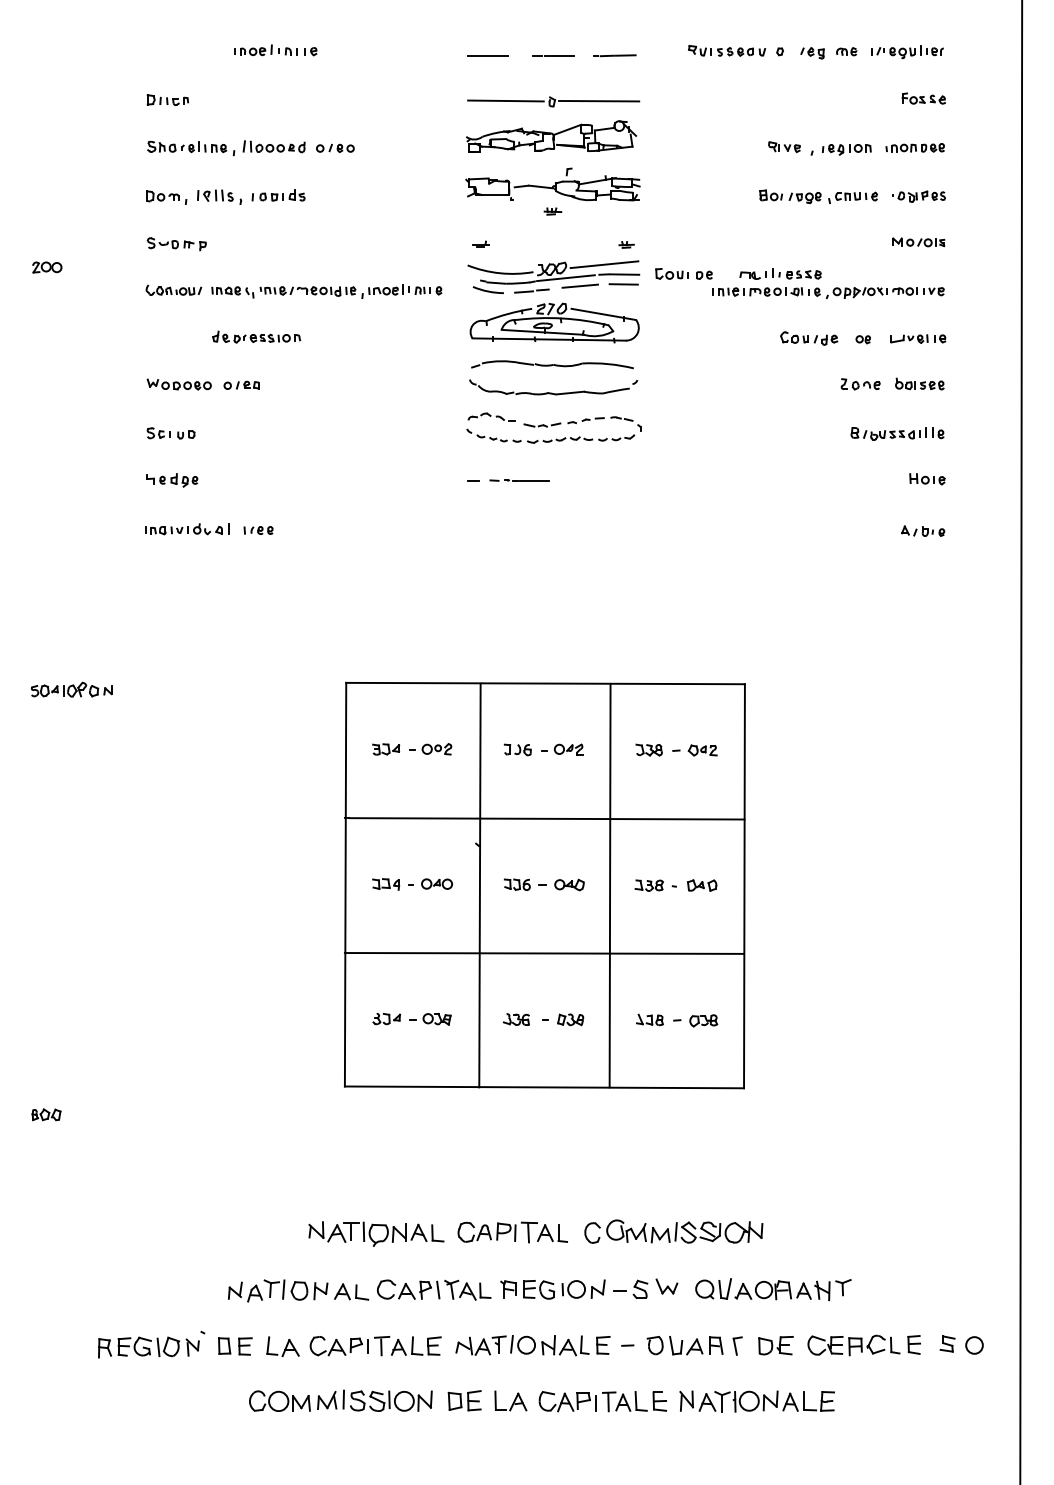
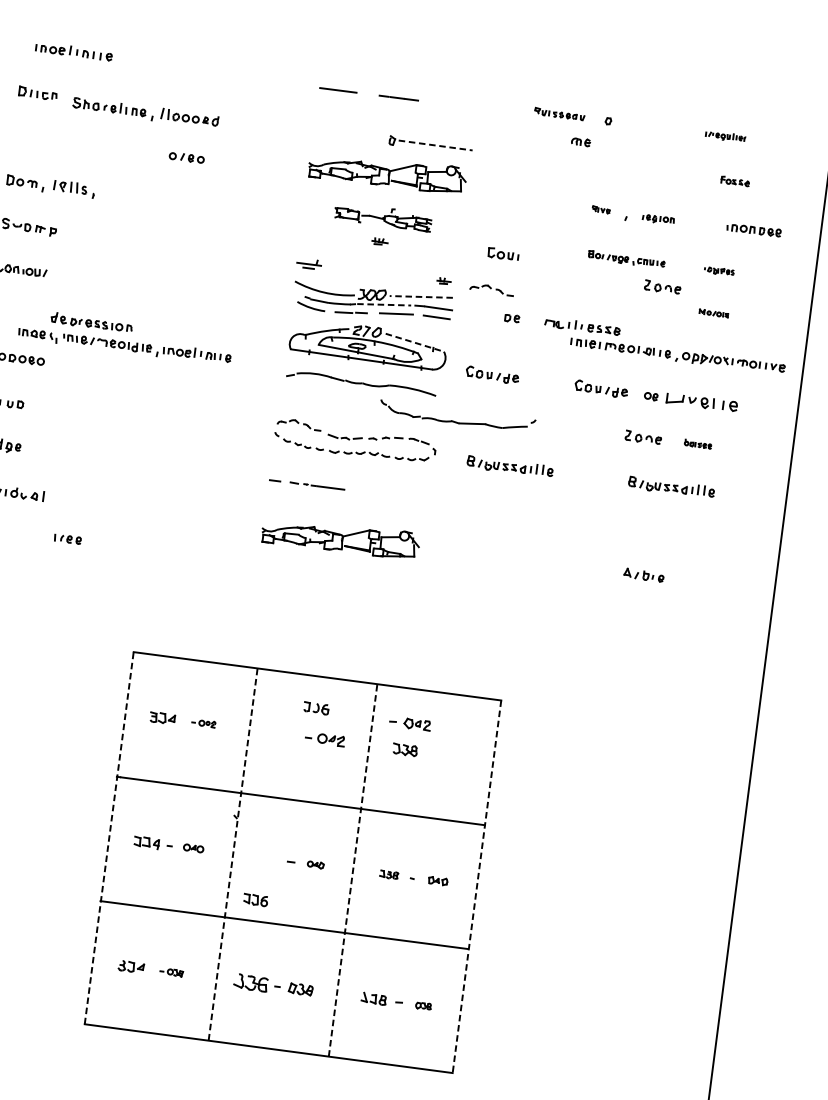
part: (275, 50) -> (73, 51), moved
part: (727, 50) -> (560, 113), size x0.7
part: (846, 51) -> (580, 141), moved
part: (907, 52) -> (725, 137), size x0.6
part: (812, 53) -> (638, 126), removed
line: (614, 55) -> (455, 105), removed
part: (923, 98) -> (735, 181), size x0.7
line: (505, 100) -> (349, 133), removed
line: (599, 101) -> (435, 145), solid -> dashed
part: (784, 147) -> (601, 210), size x0.6
part: (914, 147) -> (753, 229), moved
part: (226, 148) -> (145, 113), moved
part: (846, 149) -> (658, 219), size x0.7
part: (552, 184) -> (382, 216), size x0.6
part: (278, 195) -> (128, 194), removed
part: (818, 196) -> (626, 259), size x0.7
part: (918, 196) -> (718, 271), size x0.6
part: (860, 221) -> (662, 287), added
part: (918, 242) -> (713, 313), size x0.6
part: (480, 243) -> (309, 262), size x1.6
part: (678, 246) -> (491, 288), added
line: (604, 264) -> (421, 296), solid -> dashed
part: (671, 273) -> (502, 253), moved
line: (566, 278) -> (384, 305), solid -> dashed
part: (326, 291) -> (124, 345), moved
part: (828, 293) -> (678, 356), moved
line: (603, 314) -> (414, 342), solid -> dashed
part: (691, 338) -> (492, 375), added
part: (918, 338) -> (702, 402), size x1.4
part: (919, 383) -> (697, 443), size x0.6
part: (241, 384) -> (72, 364), removed
part: (553, 387) -> (457, 416), moved
part: (722, 433) -> (510, 466), added
part: (927, 479) -> (693, 533), removed
part: (258, 530) -> (67, 539), moved
part: (923, 530) -> (644, 574), moved
part: (551, 532) -> (340, 537), added
part: (430, 749) -> (203, 723), size x0.6
part: (517, 749) -> (316, 707), moved
part: (694, 750) -> (409, 723), moved
part: (436, 883) -> (193, 847), size x0.7
line: (345, 884) -> (109, 838), solid -> dashed
part: (516, 884) -> (255, 899), moved
part: (569, 884) -> (315, 864), size x0.6
line: (479, 885) -> (232, 854), solid -> dashed
part: (648, 885) -> (388, 874), size x0.7
part: (702, 885) -> (438, 881), size x0.7
line: (610, 886) -> (353, 871), solid -> dashed
line: (744, 886) -> (476, 886), solid -> dashed
part: (430, 1019) -> (171, 972), size x0.6
part: (516, 1019) -> (250, 982), size x1.4
part: (703, 1020) -> (423, 1005), size x0.6

